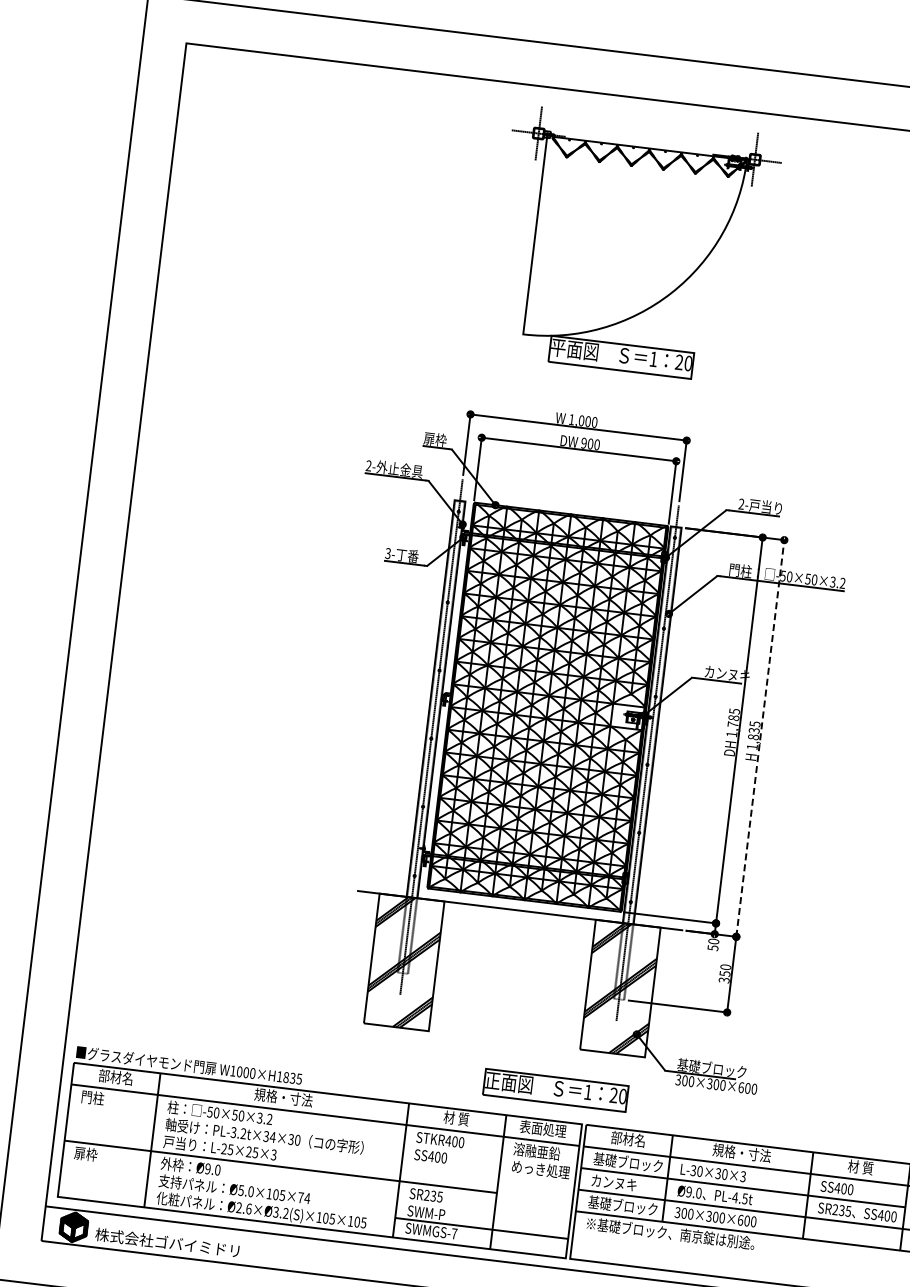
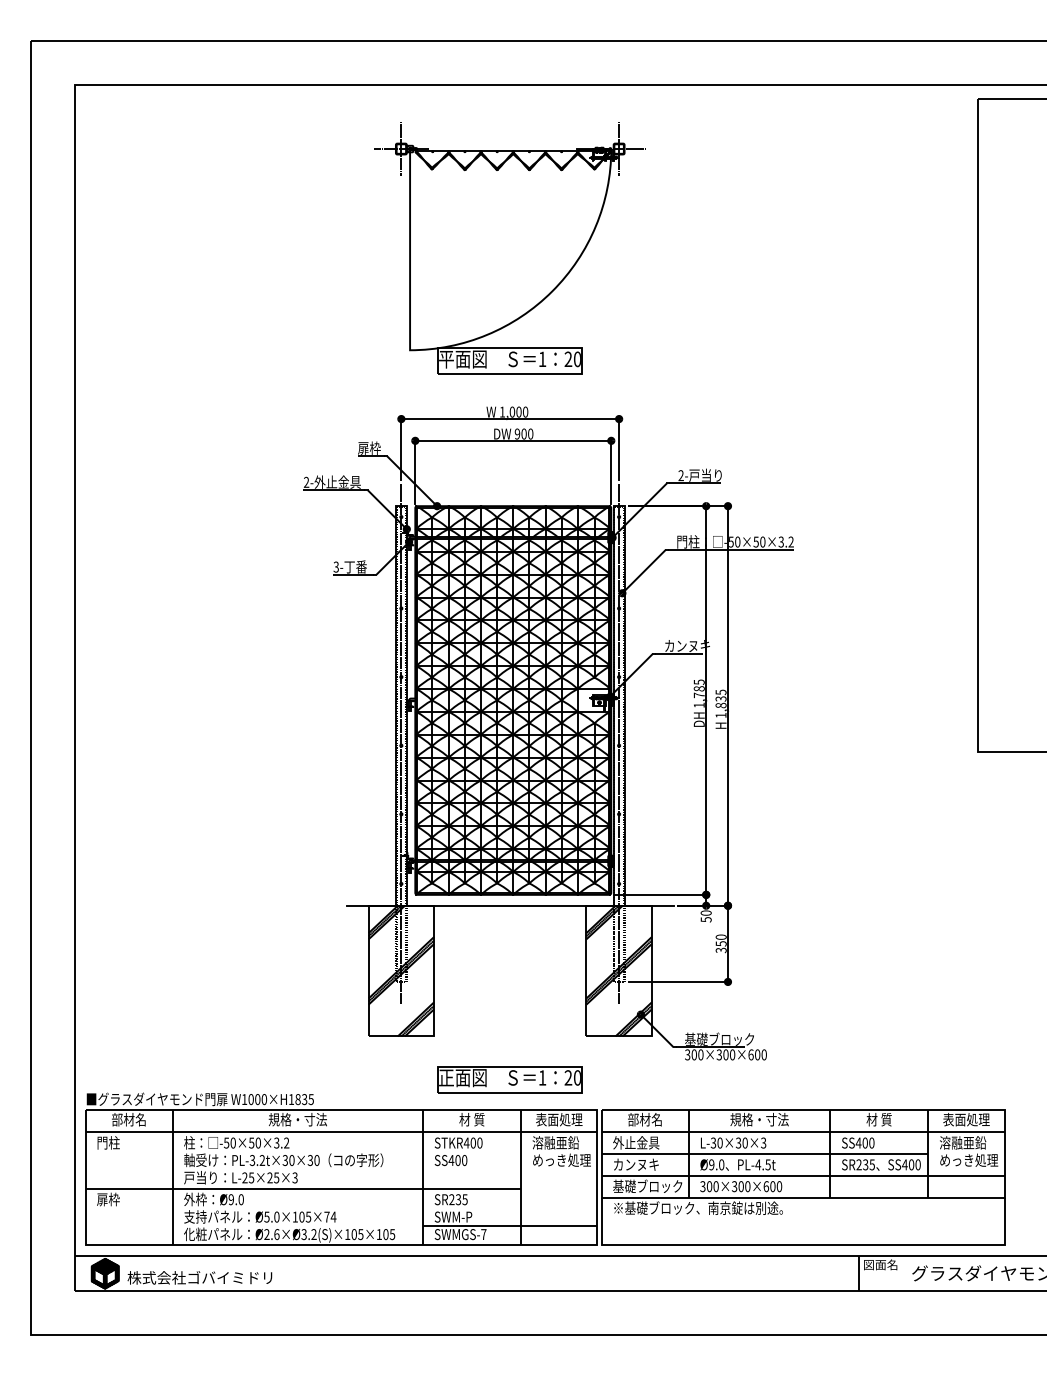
part: (634, 245) -> (509, 248), moved
line: (760, 738) -> (728, 705), dashed -> solid
part: (555, 1089) -> (509, 1079), moved
text: (272, 1137) -> (291, 1160), PL-3.2t×34×30 -> PL-3.2t×30×30
text: (627, 1162) -> (647, 1142), 基礎ブロック -> 外止金具

